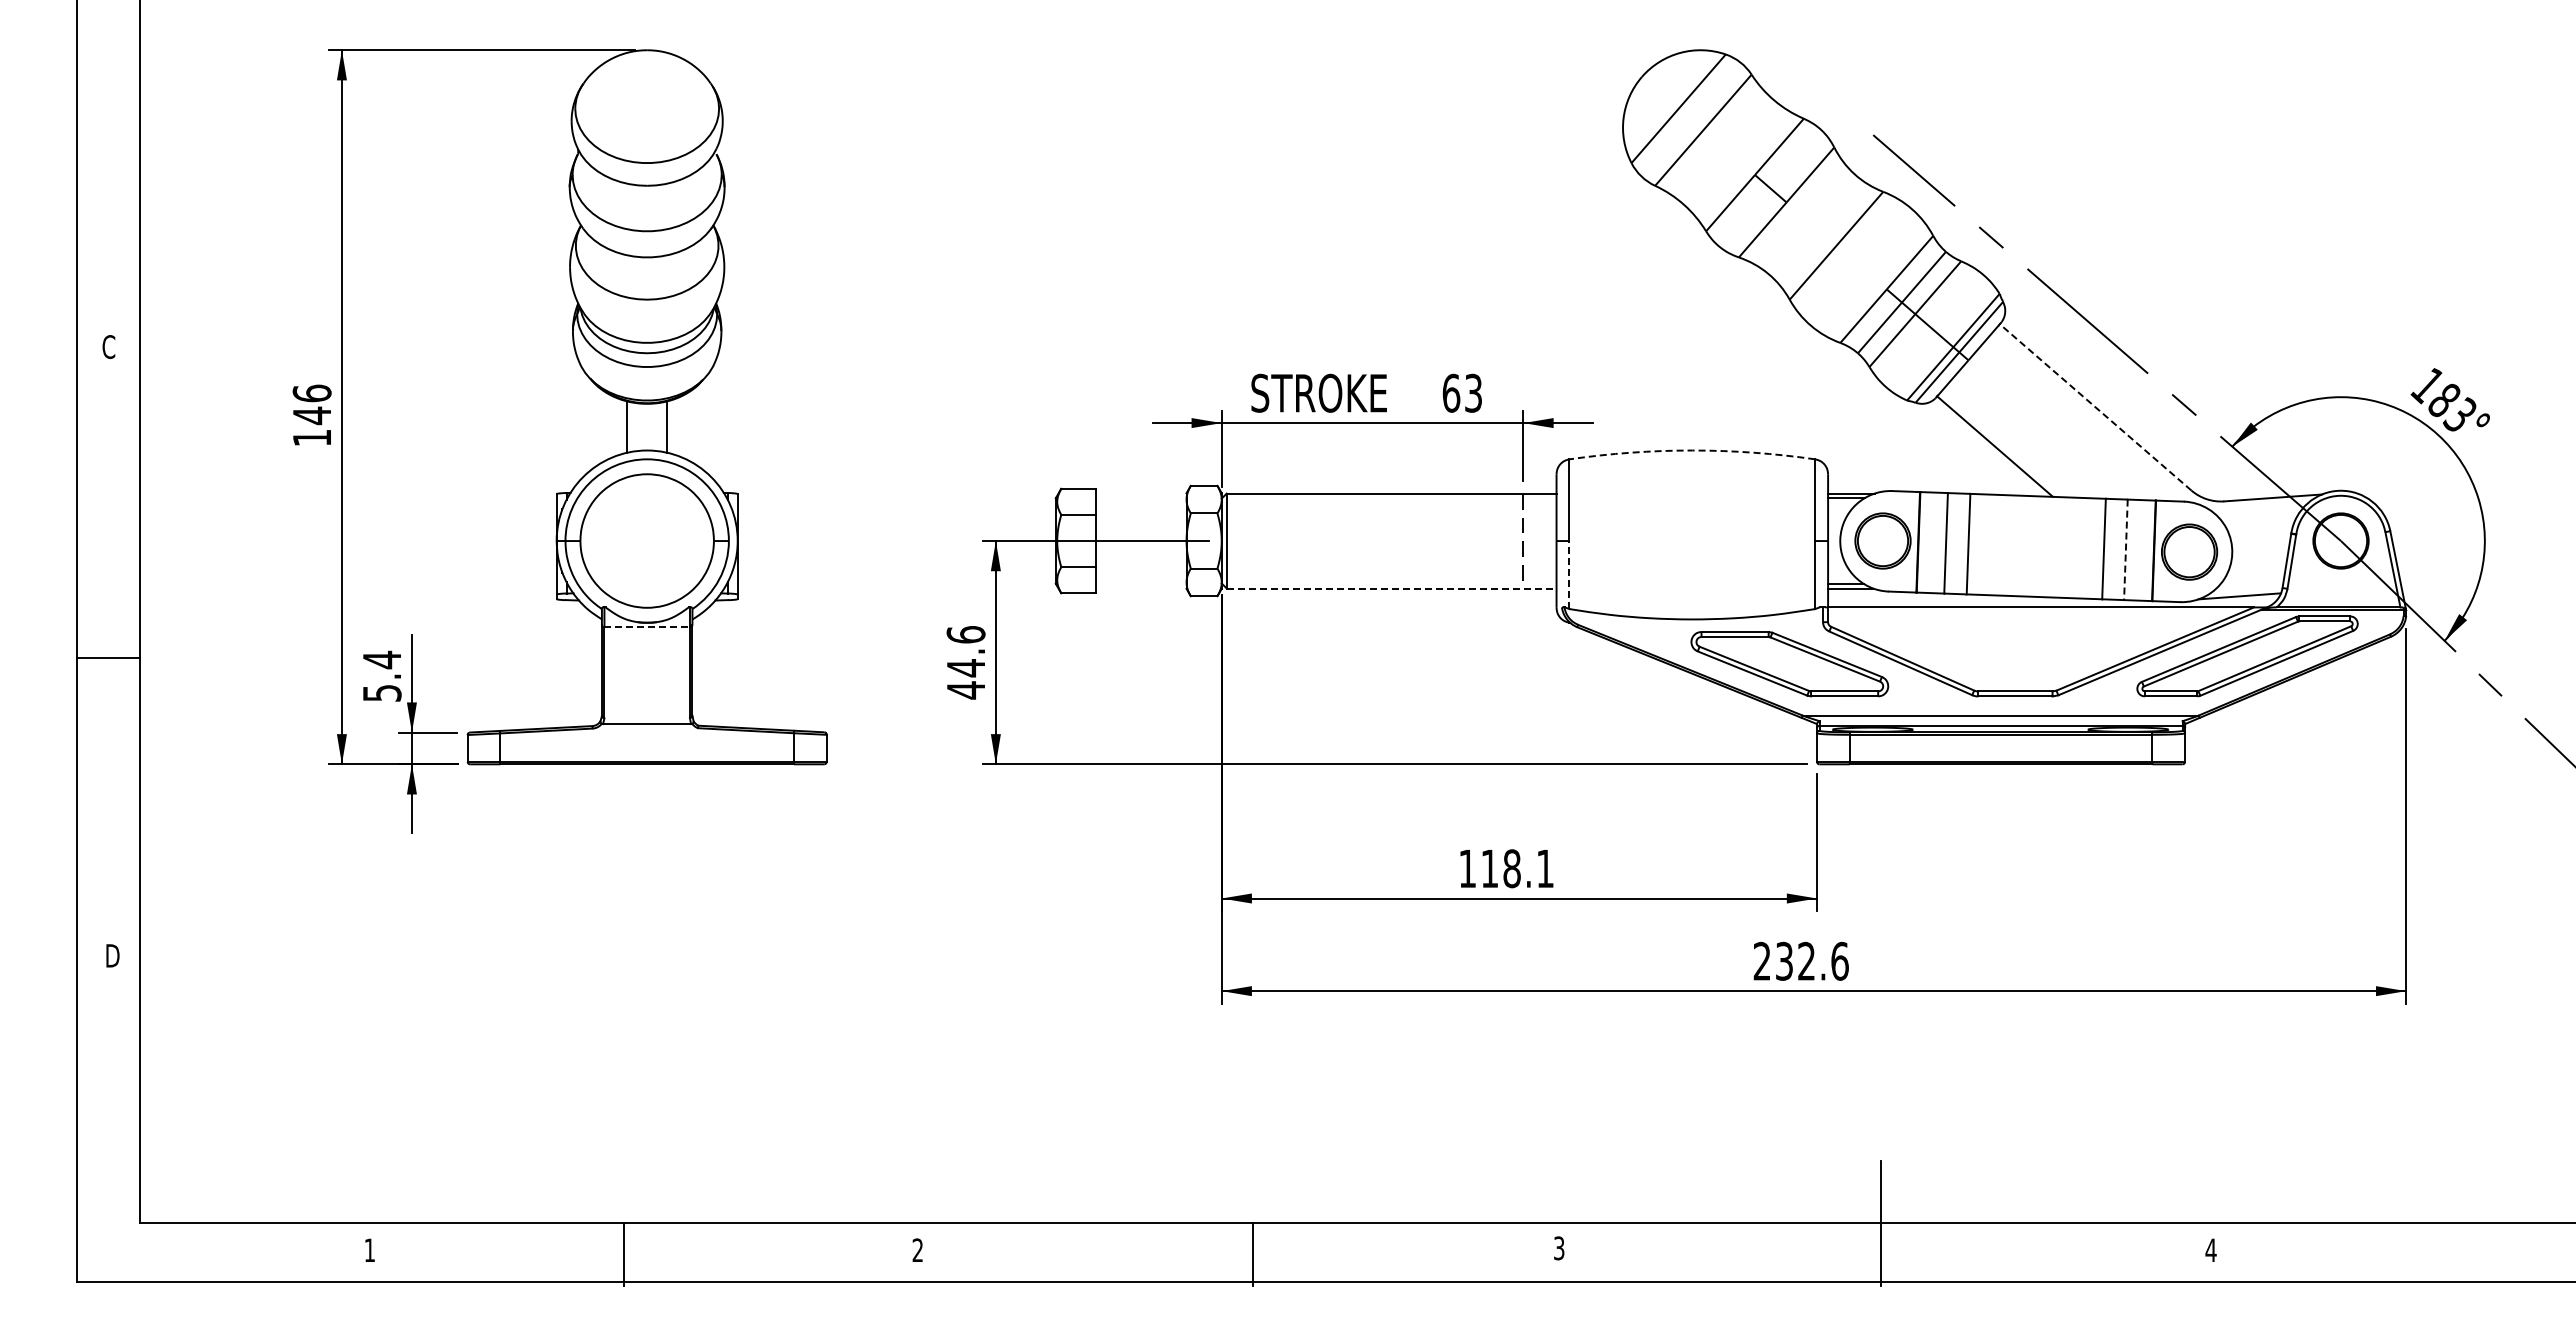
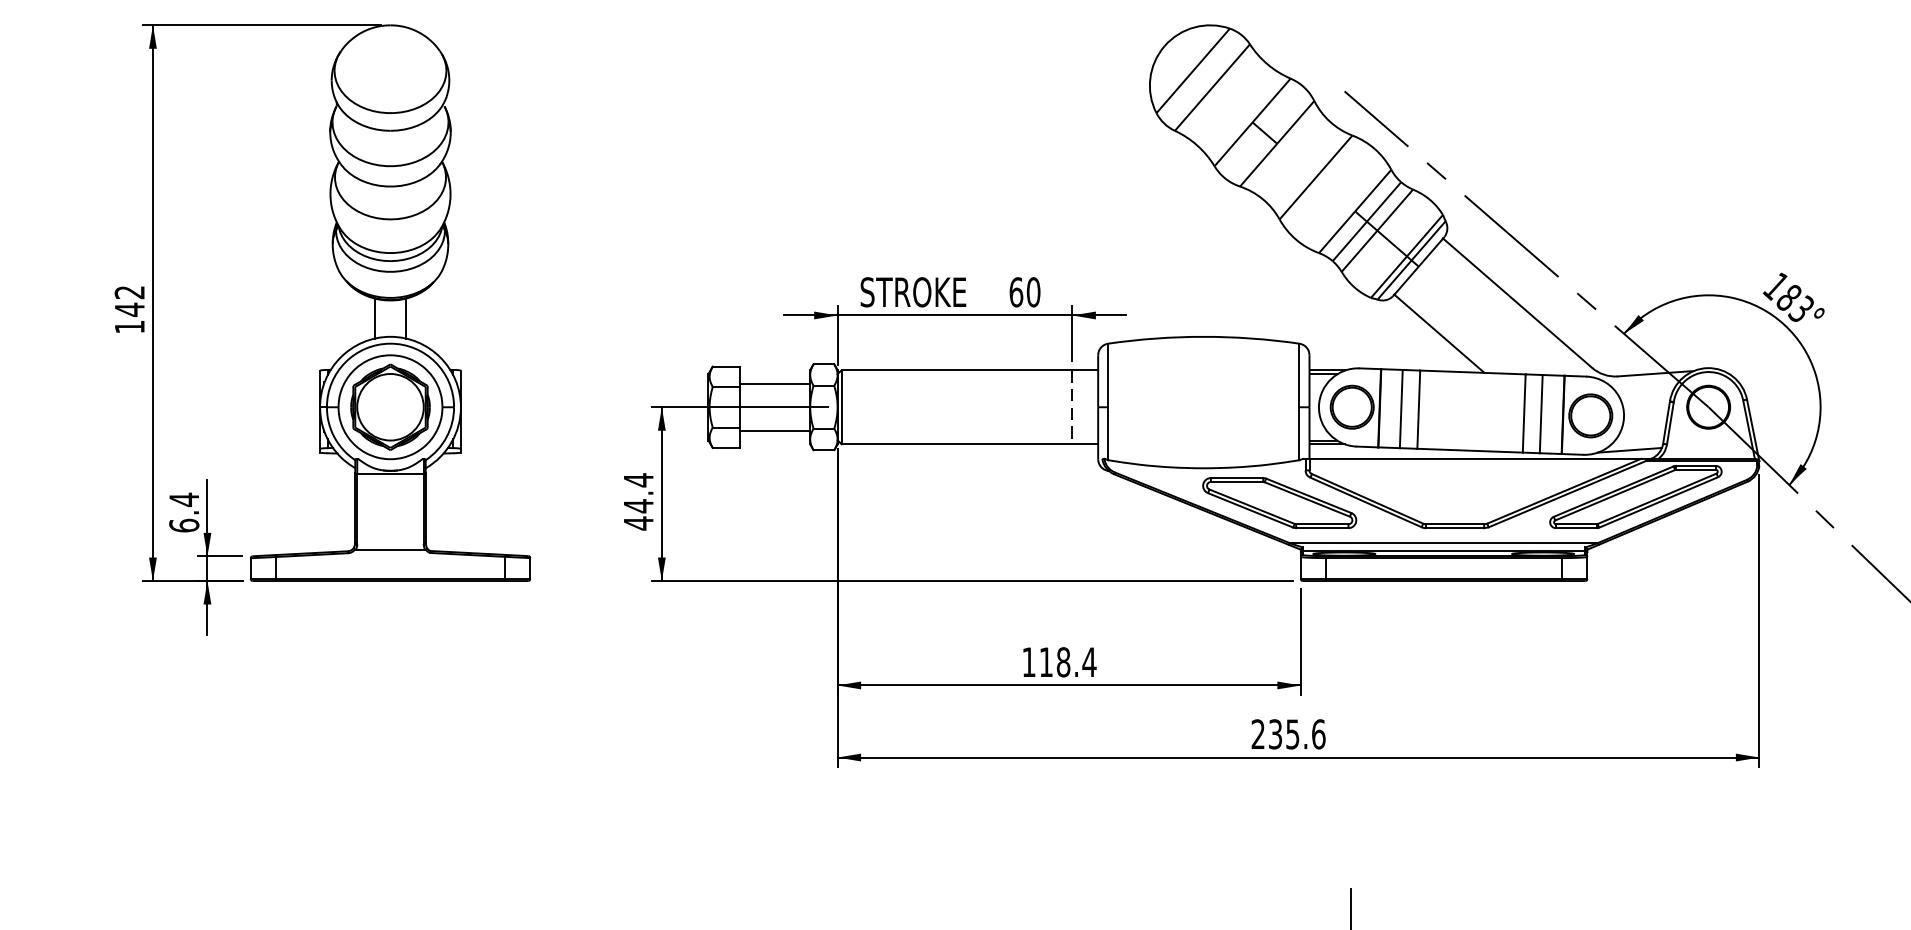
text: (1473, 392) -> (1033, 291), 63 -> 60
text: (311, 393) -> (129, 292), 146 -> 142
line: (2095, 407) -> (1517, 303), dashed -> solid
arc: (1692, 450) -> (1203, 336), dashed -> solid
line: (1141, 510) -> (775, 383), added
part: (646, 540) -> (389, 406), added
line: (2125, 550) -> (1540, 414), dashed -> solid
line: (1141, 571) -> (775, 430), added
line: (1569, 574) -> (1108, 433), dashed -> solid
line: (1391, 588) -> (969, 444), dashed -> solid
line: (647, 627) -> (390, 474), dashed -> solid
text: (965, 634) -> (638, 480), 44.6 -> 44.4
text: (381, 692) -> (183, 525), 5.4 -> 6.4
text: (1545, 868) -> (1089, 662), 118.1 -> 118.4
text: (1806, 960) -> (1292, 733), 232.6 -> 235.6

